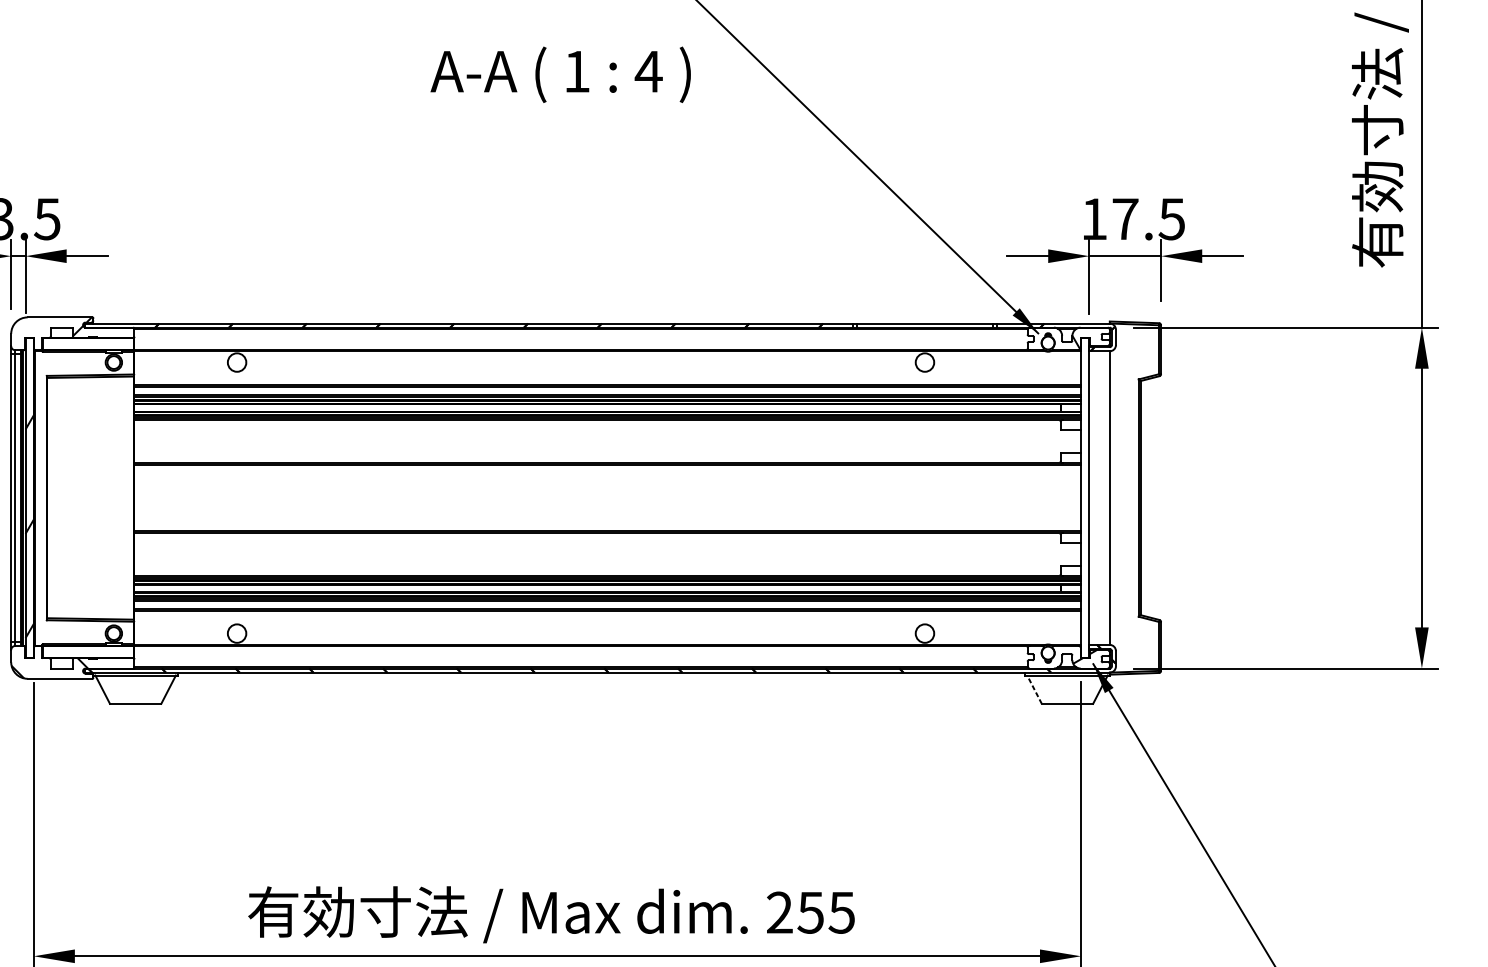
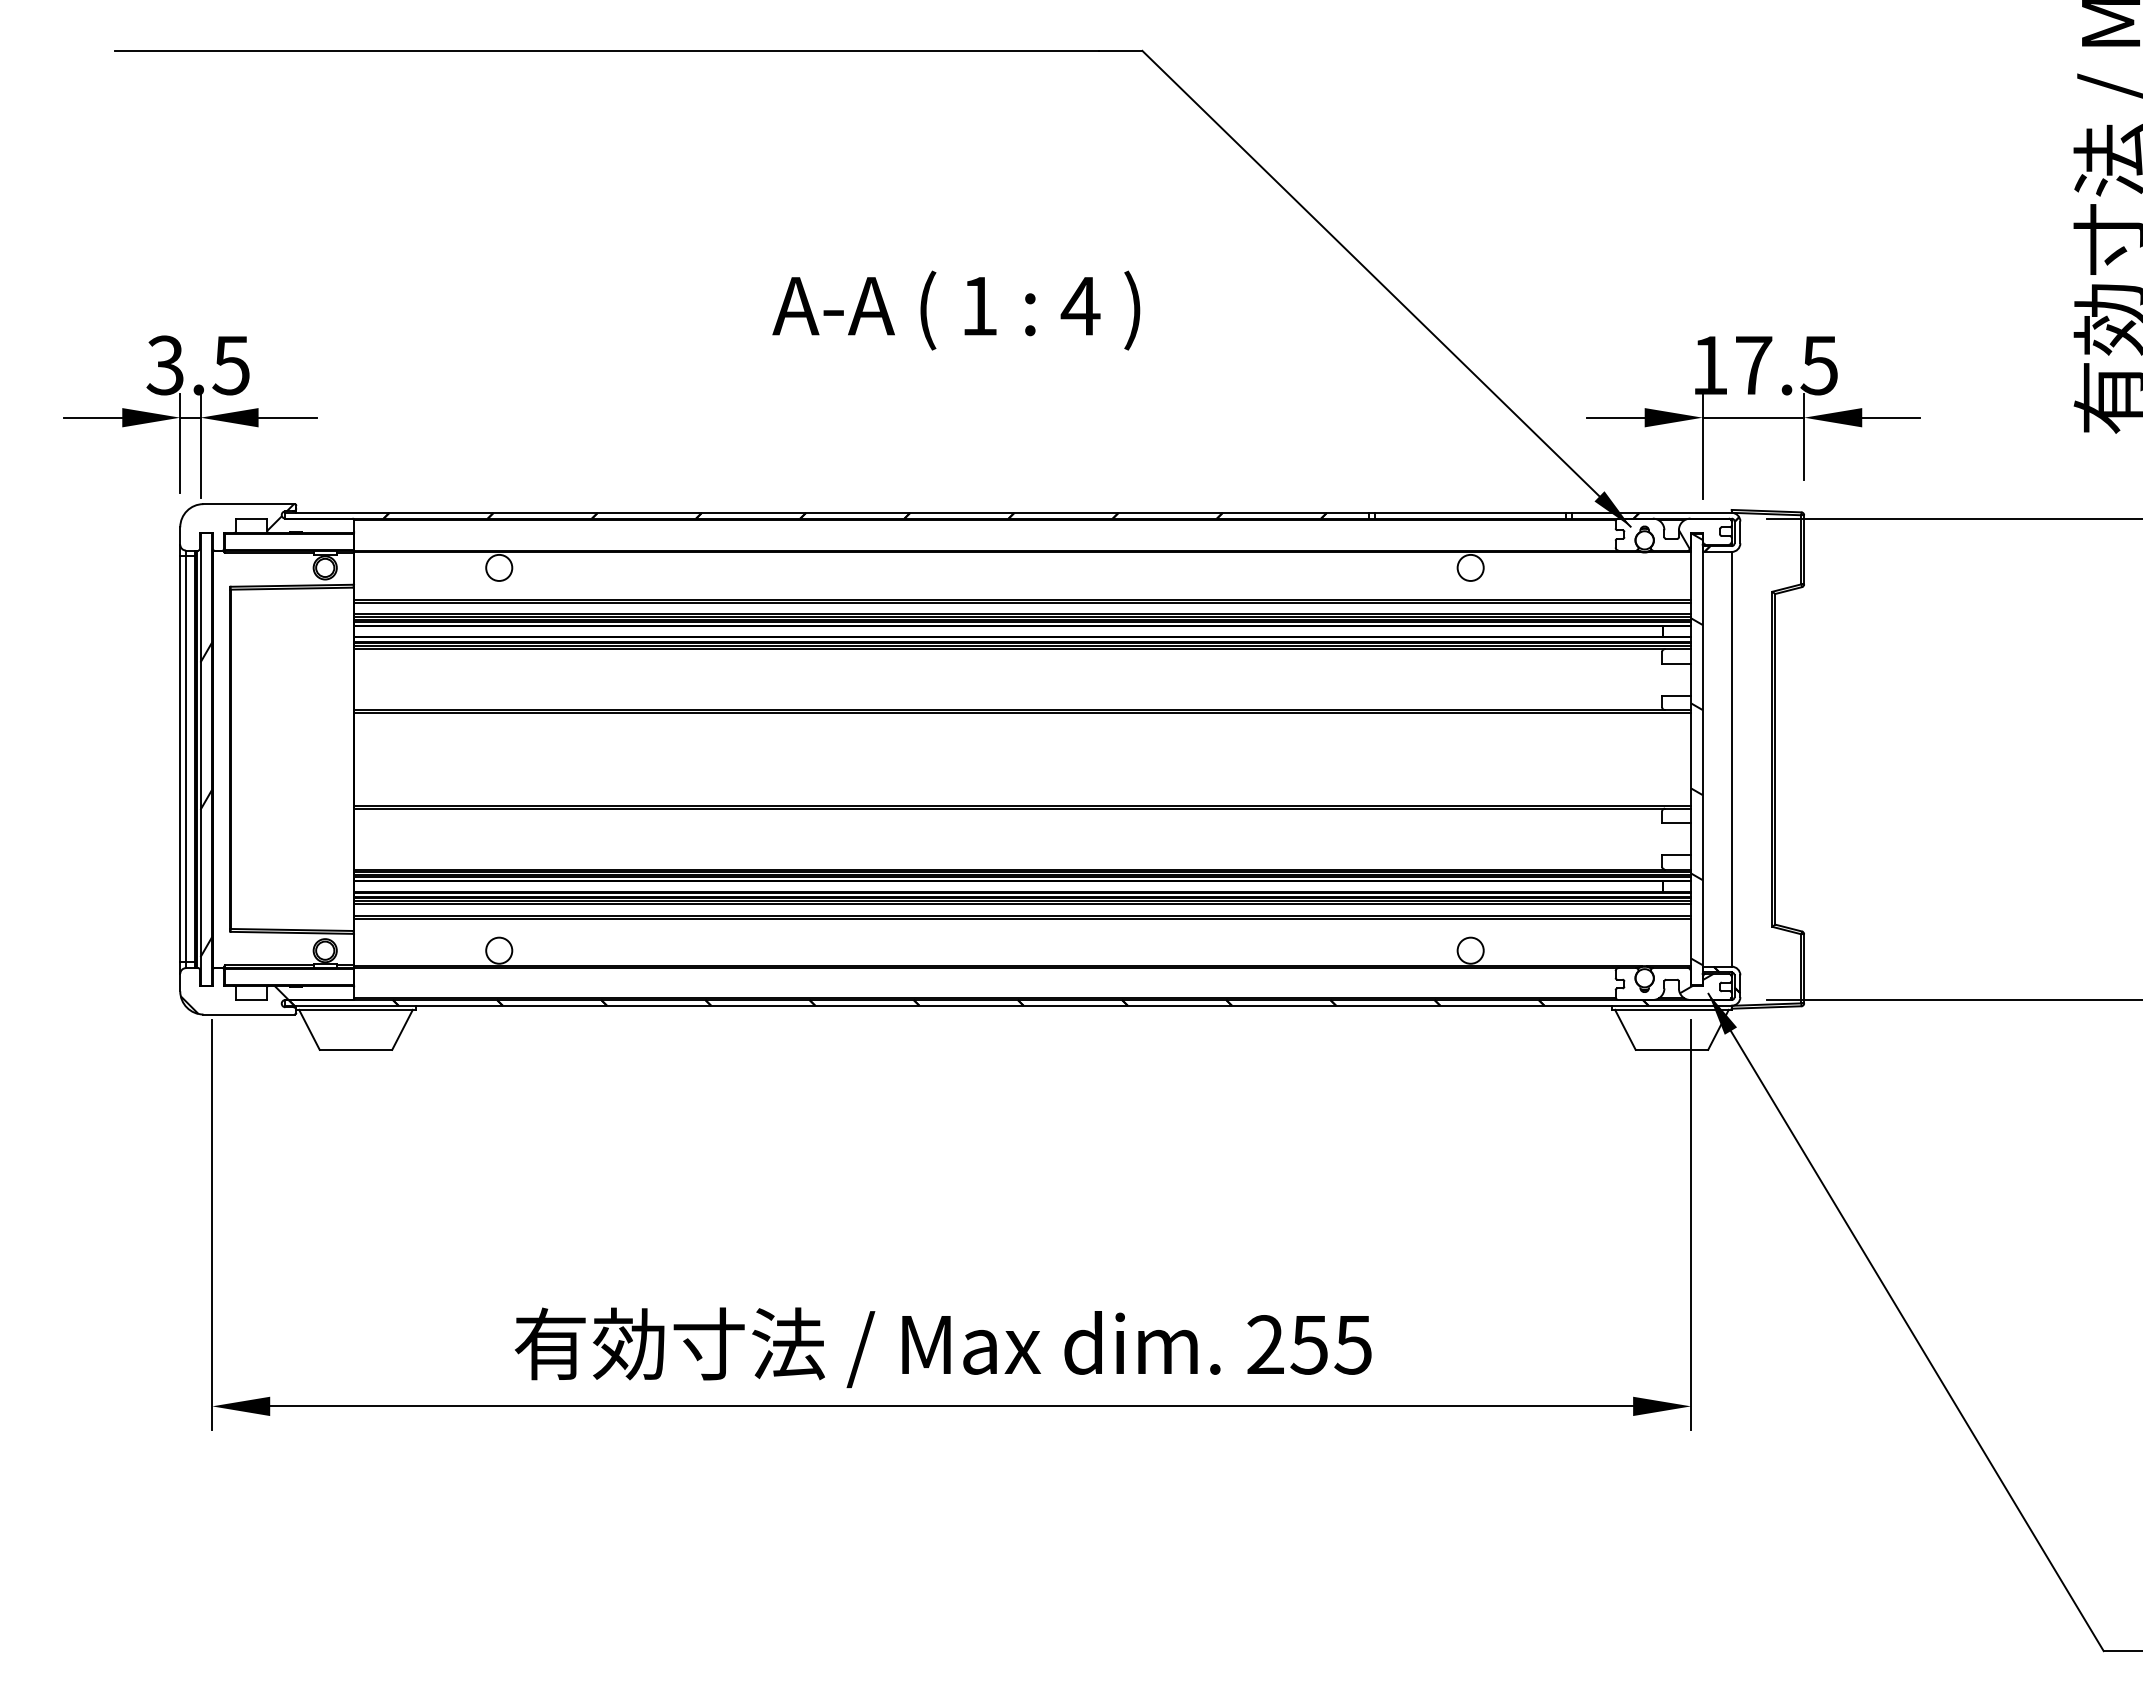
text: (560, 74) -> (956, 310), moved
hatch: (1084, 491) -> (1696, 749), added
line: (1034, 689) -> (1625, 1029), dashed -> solid

